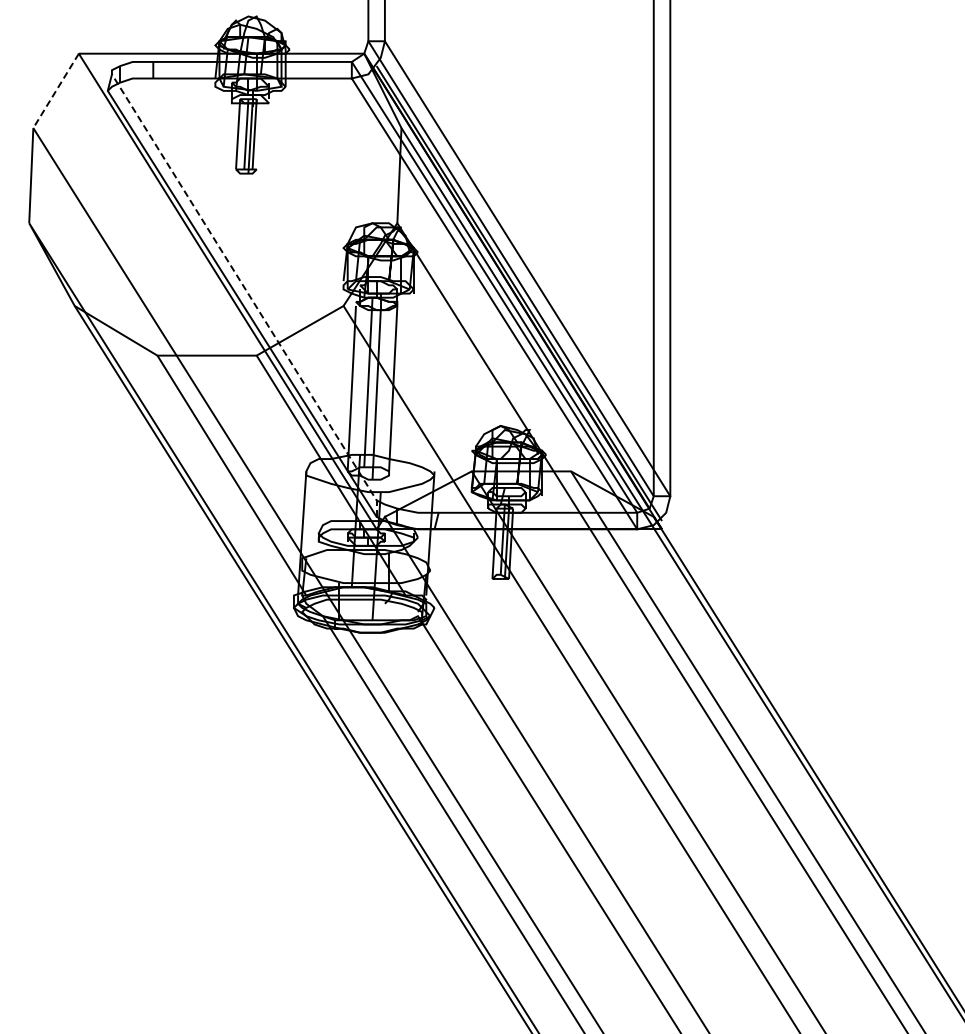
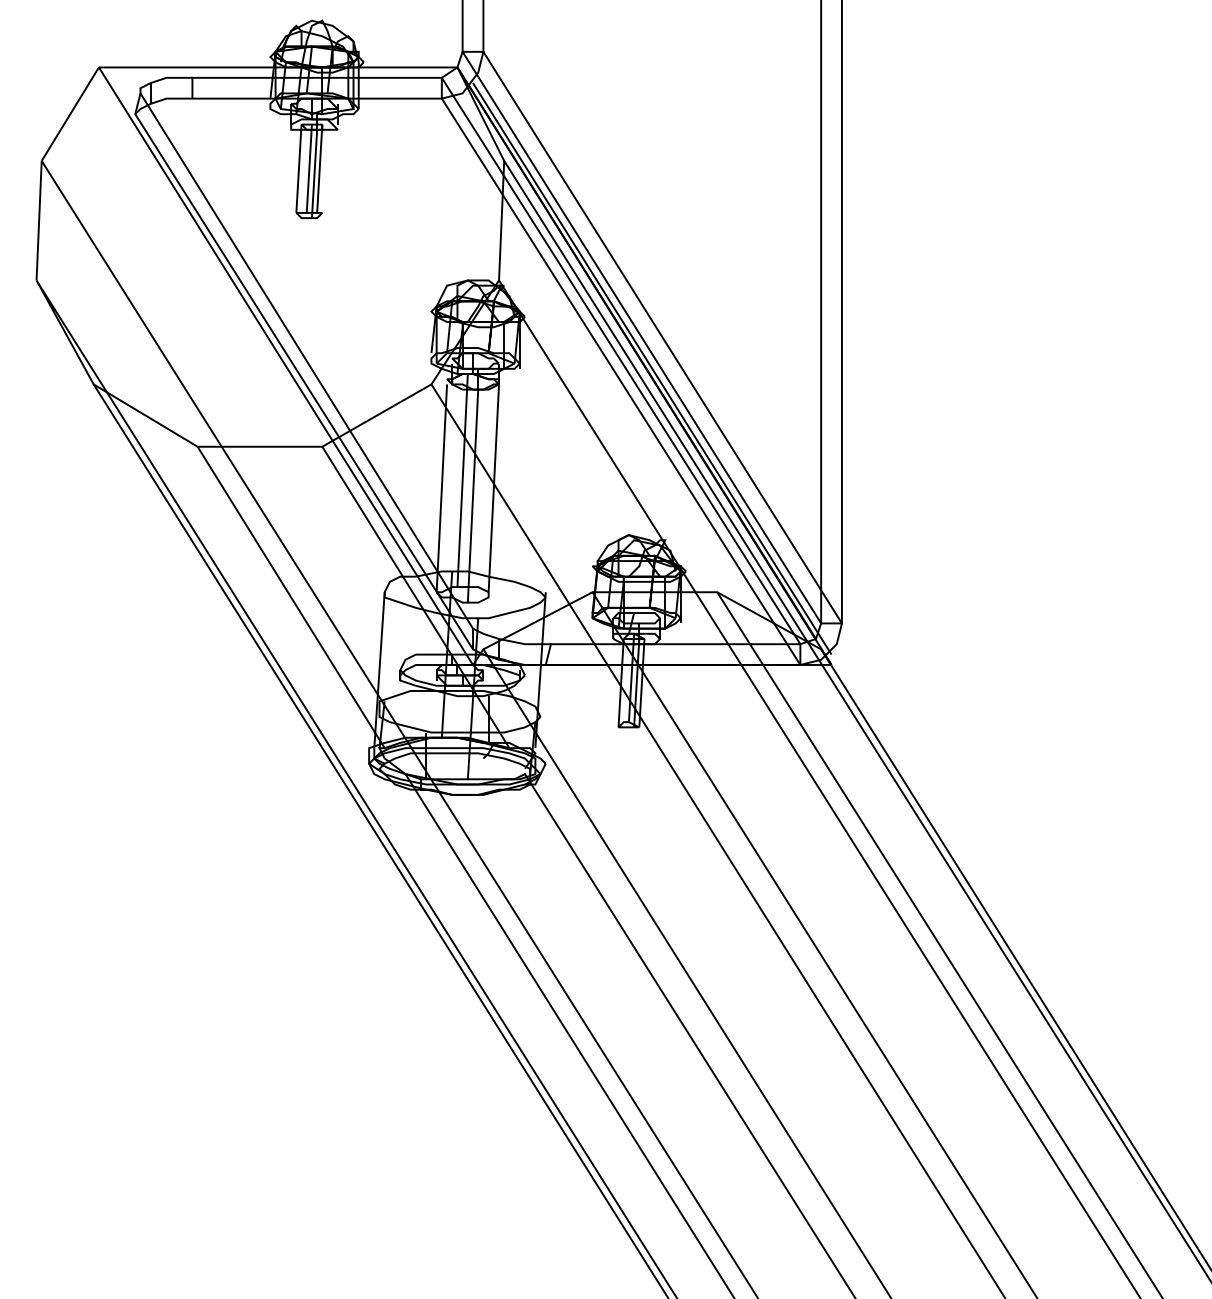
line: (56, 90) -> (70, 113), dashed -> solid
line: (249, 295) -> (313, 371), dashed -> solid

